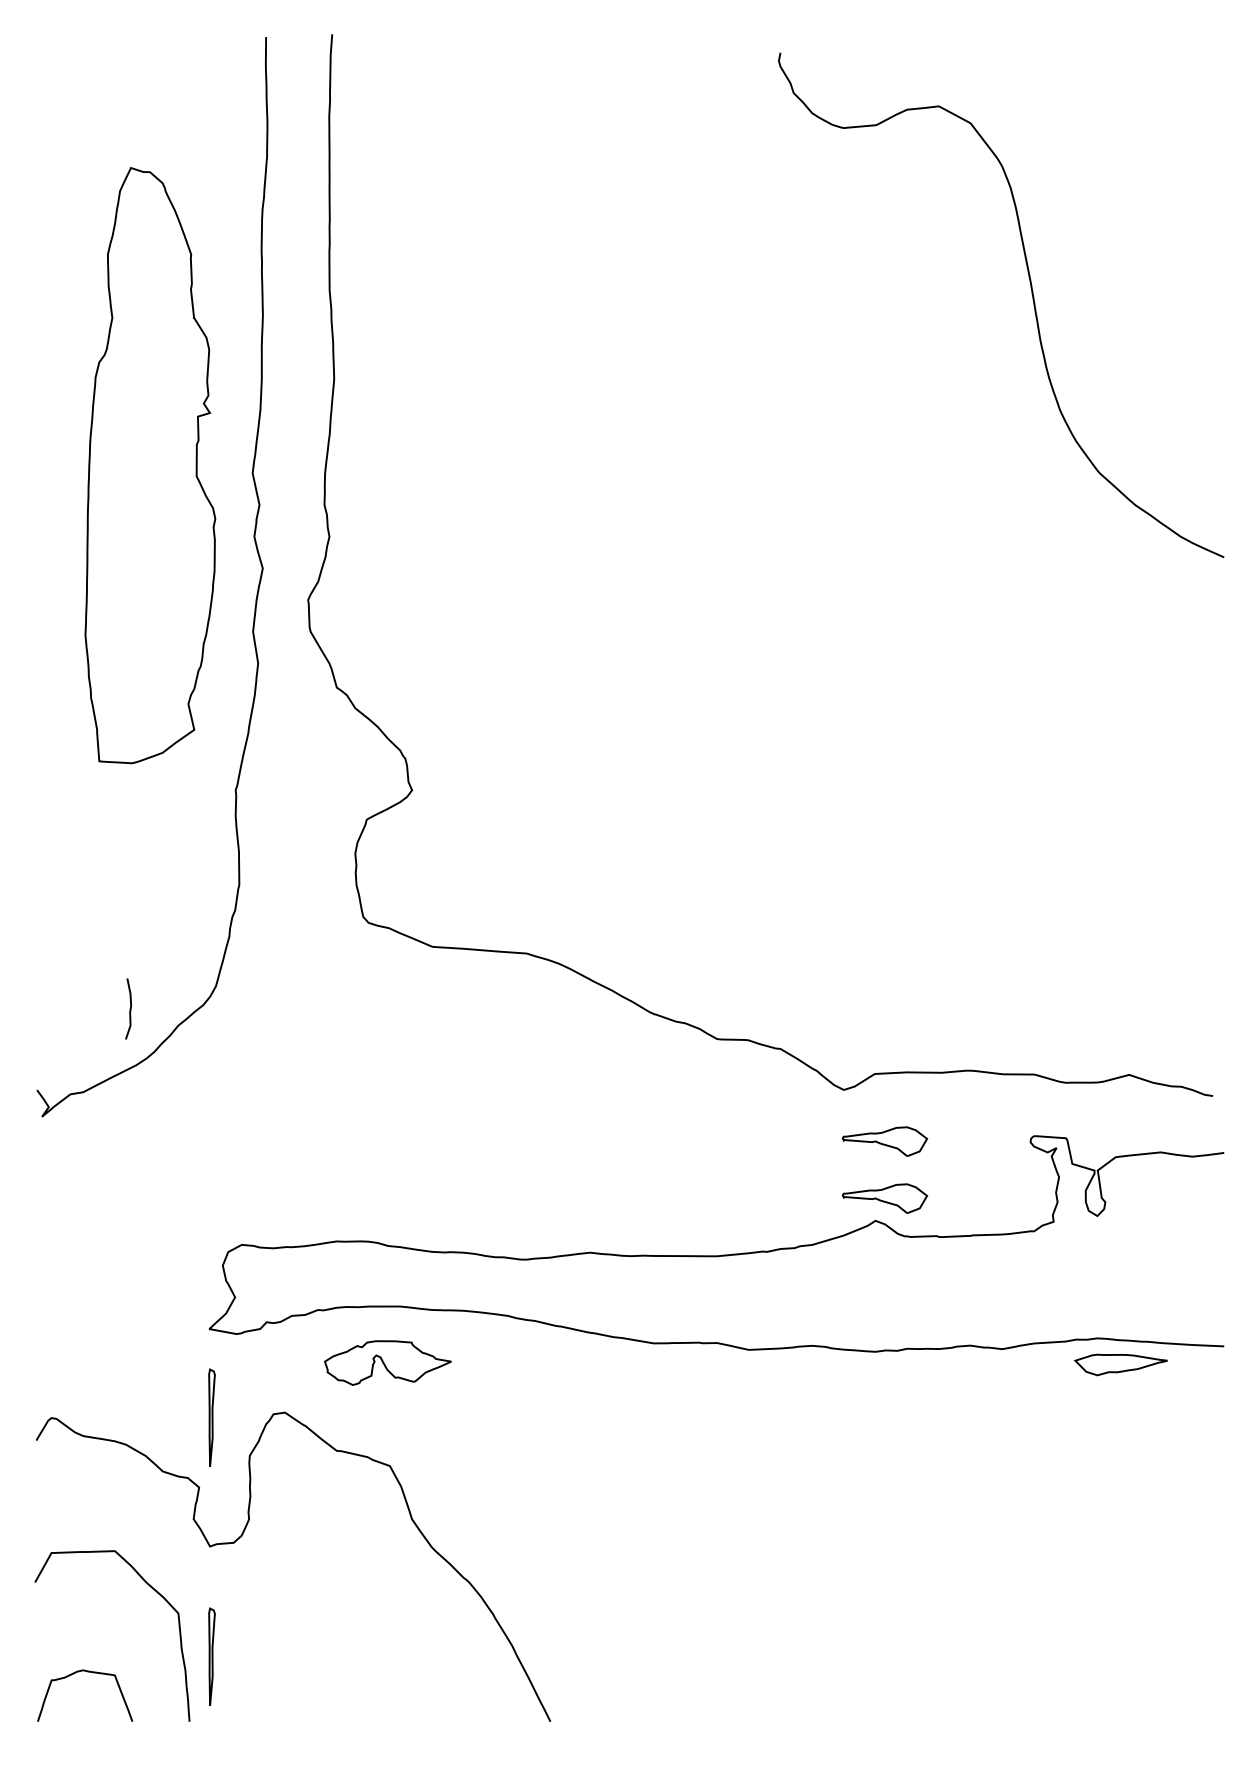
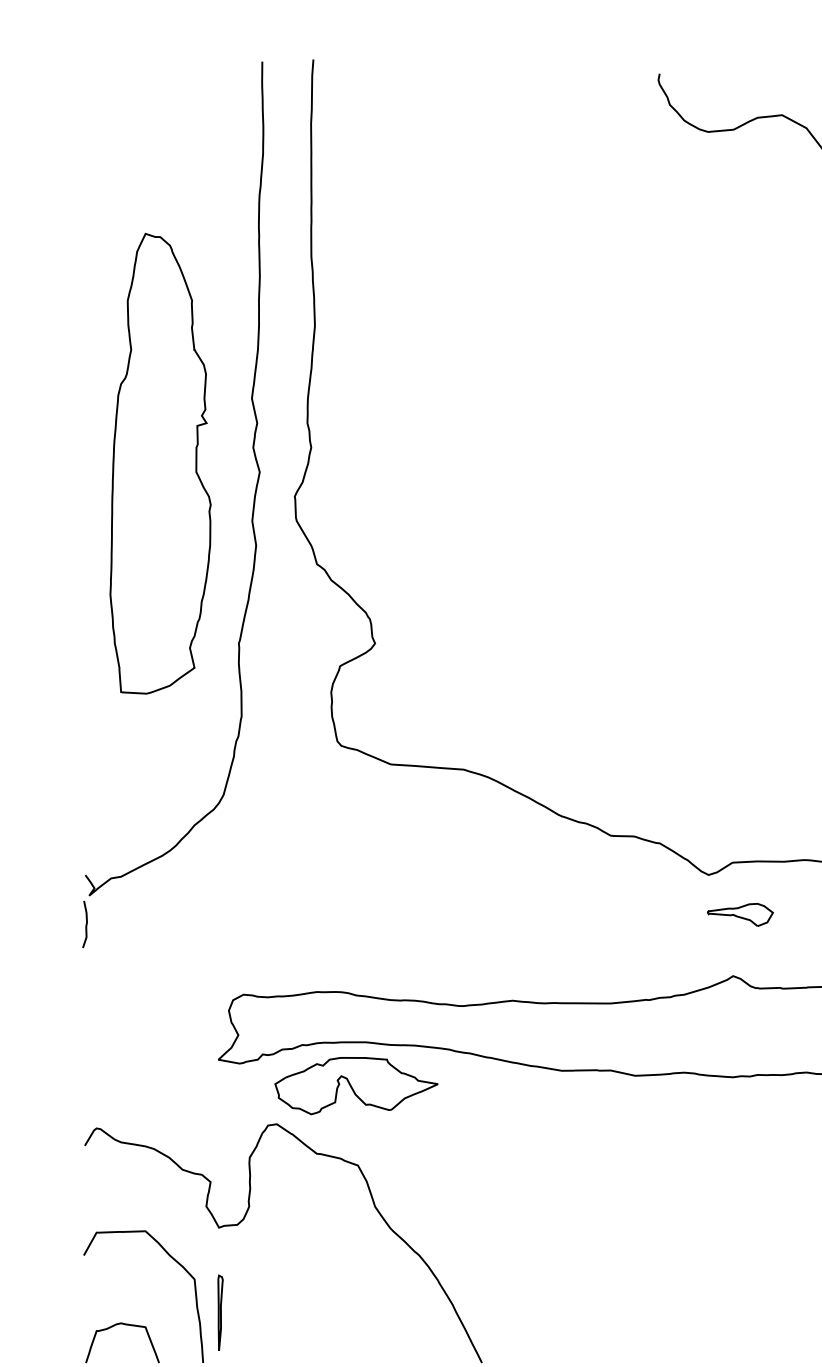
part: (150, 465) -> (160, 463), moved
curve: (129, 1008) -> (85, 924), moved
part: (885, 1198) -> (740, 958), removed
part: (387, 1362) -> (356, 1085), size x1.67
part: (211, 1417) -> (220, 1128), removed

